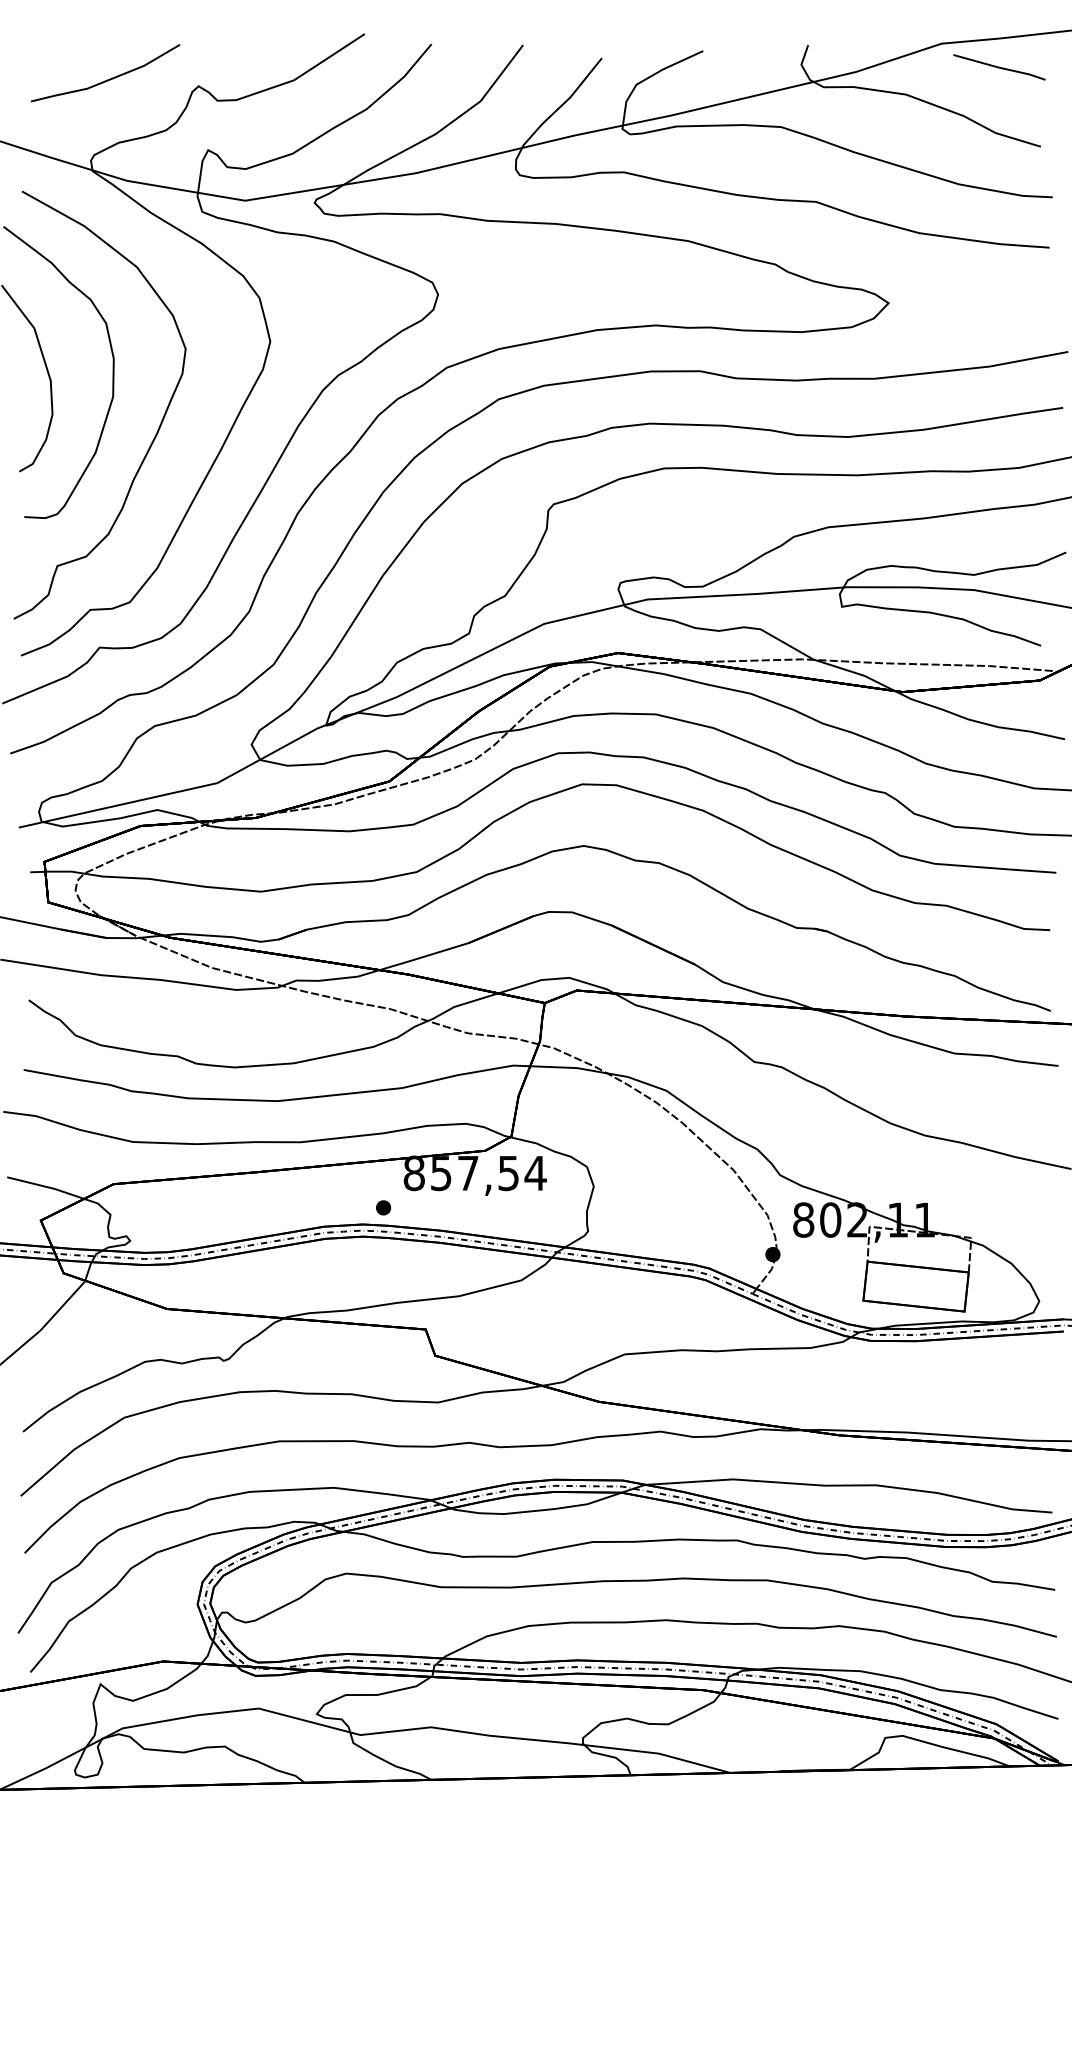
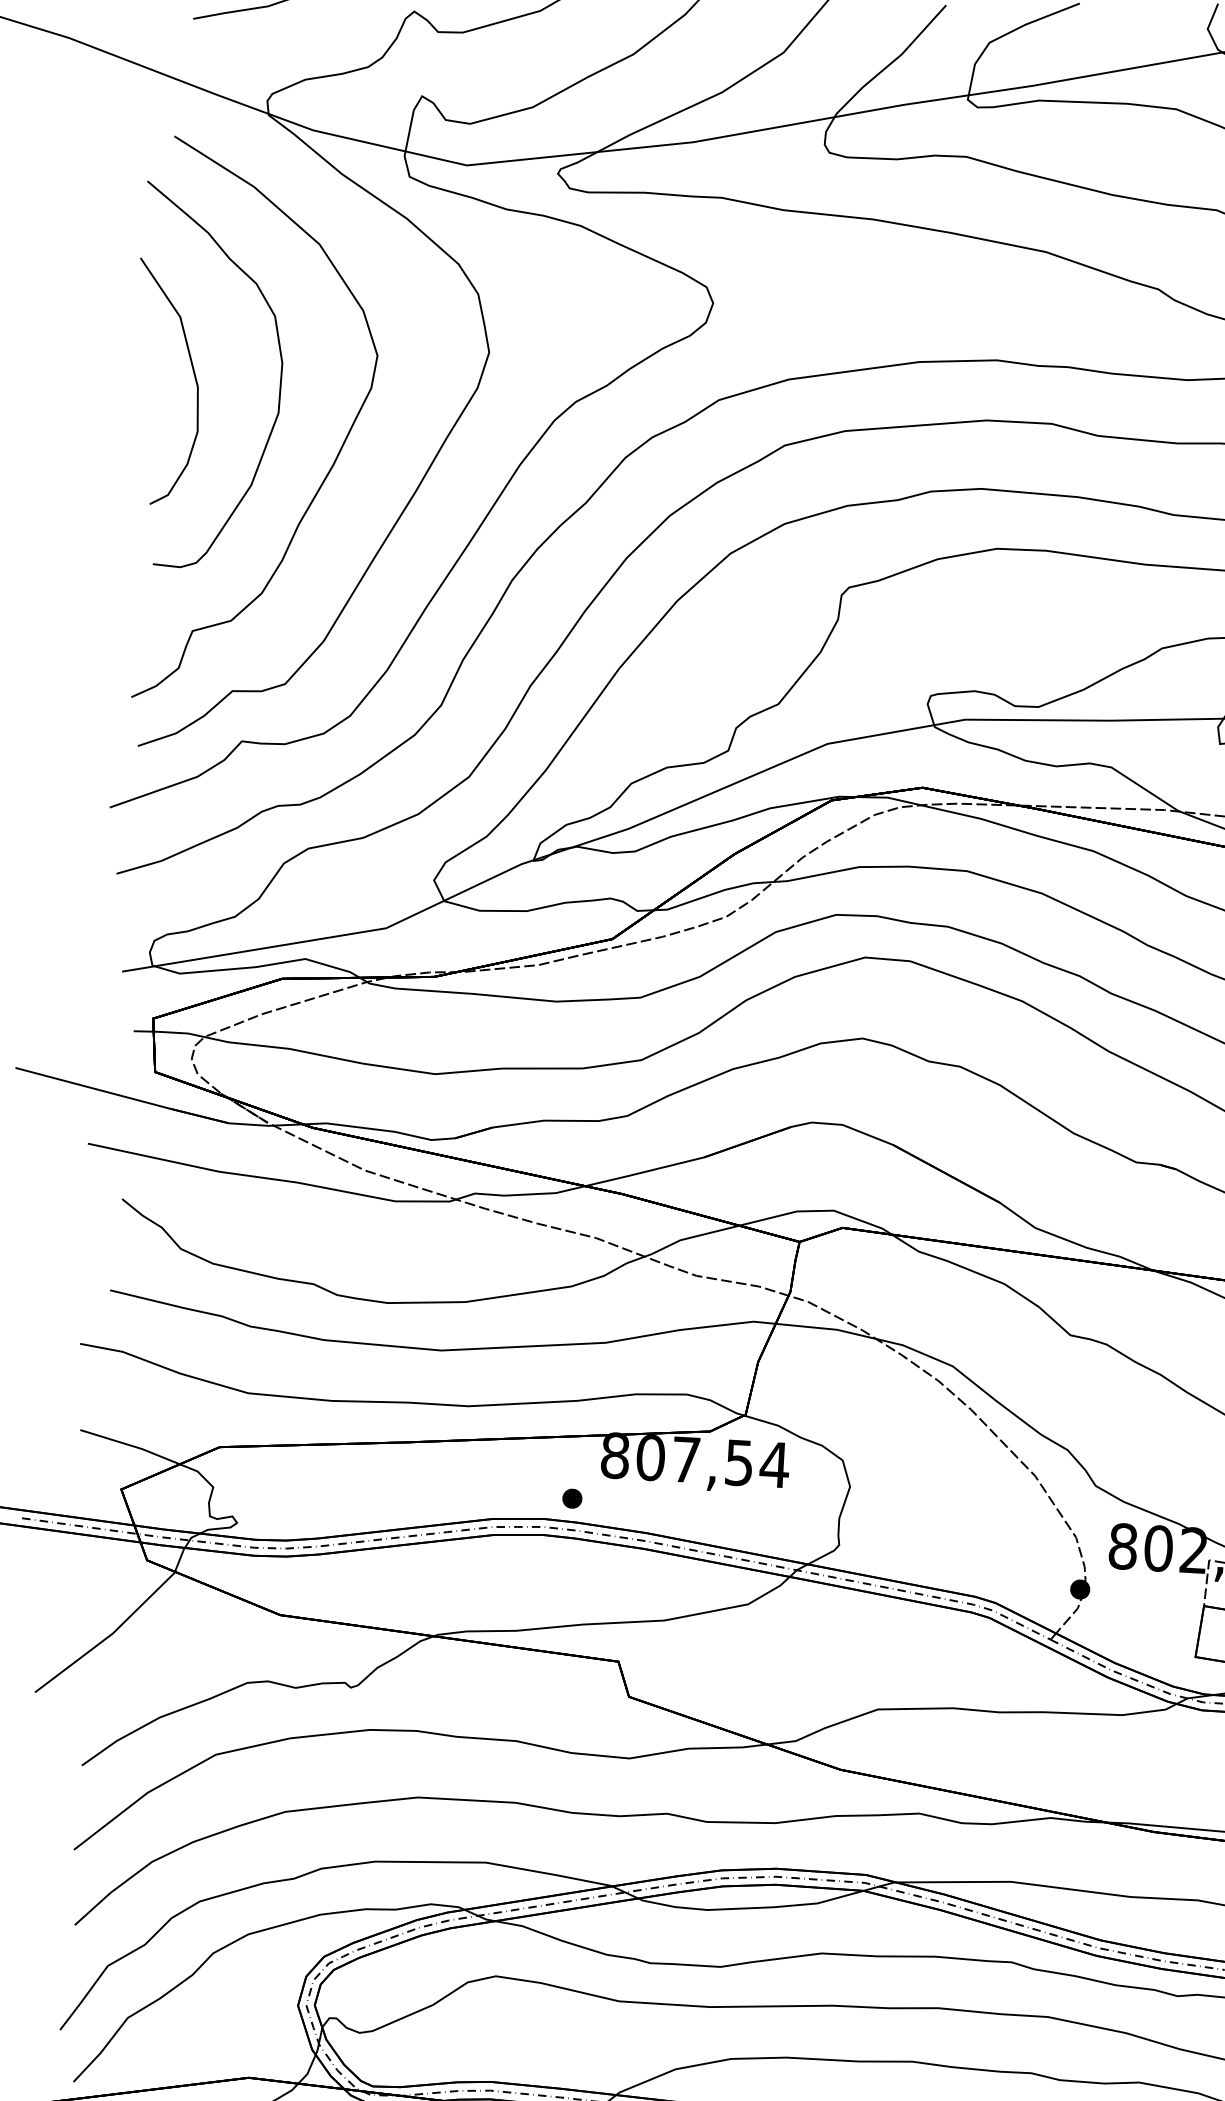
text: (440, 1173) -> (649, 1457), 857,54 -> 807,54

